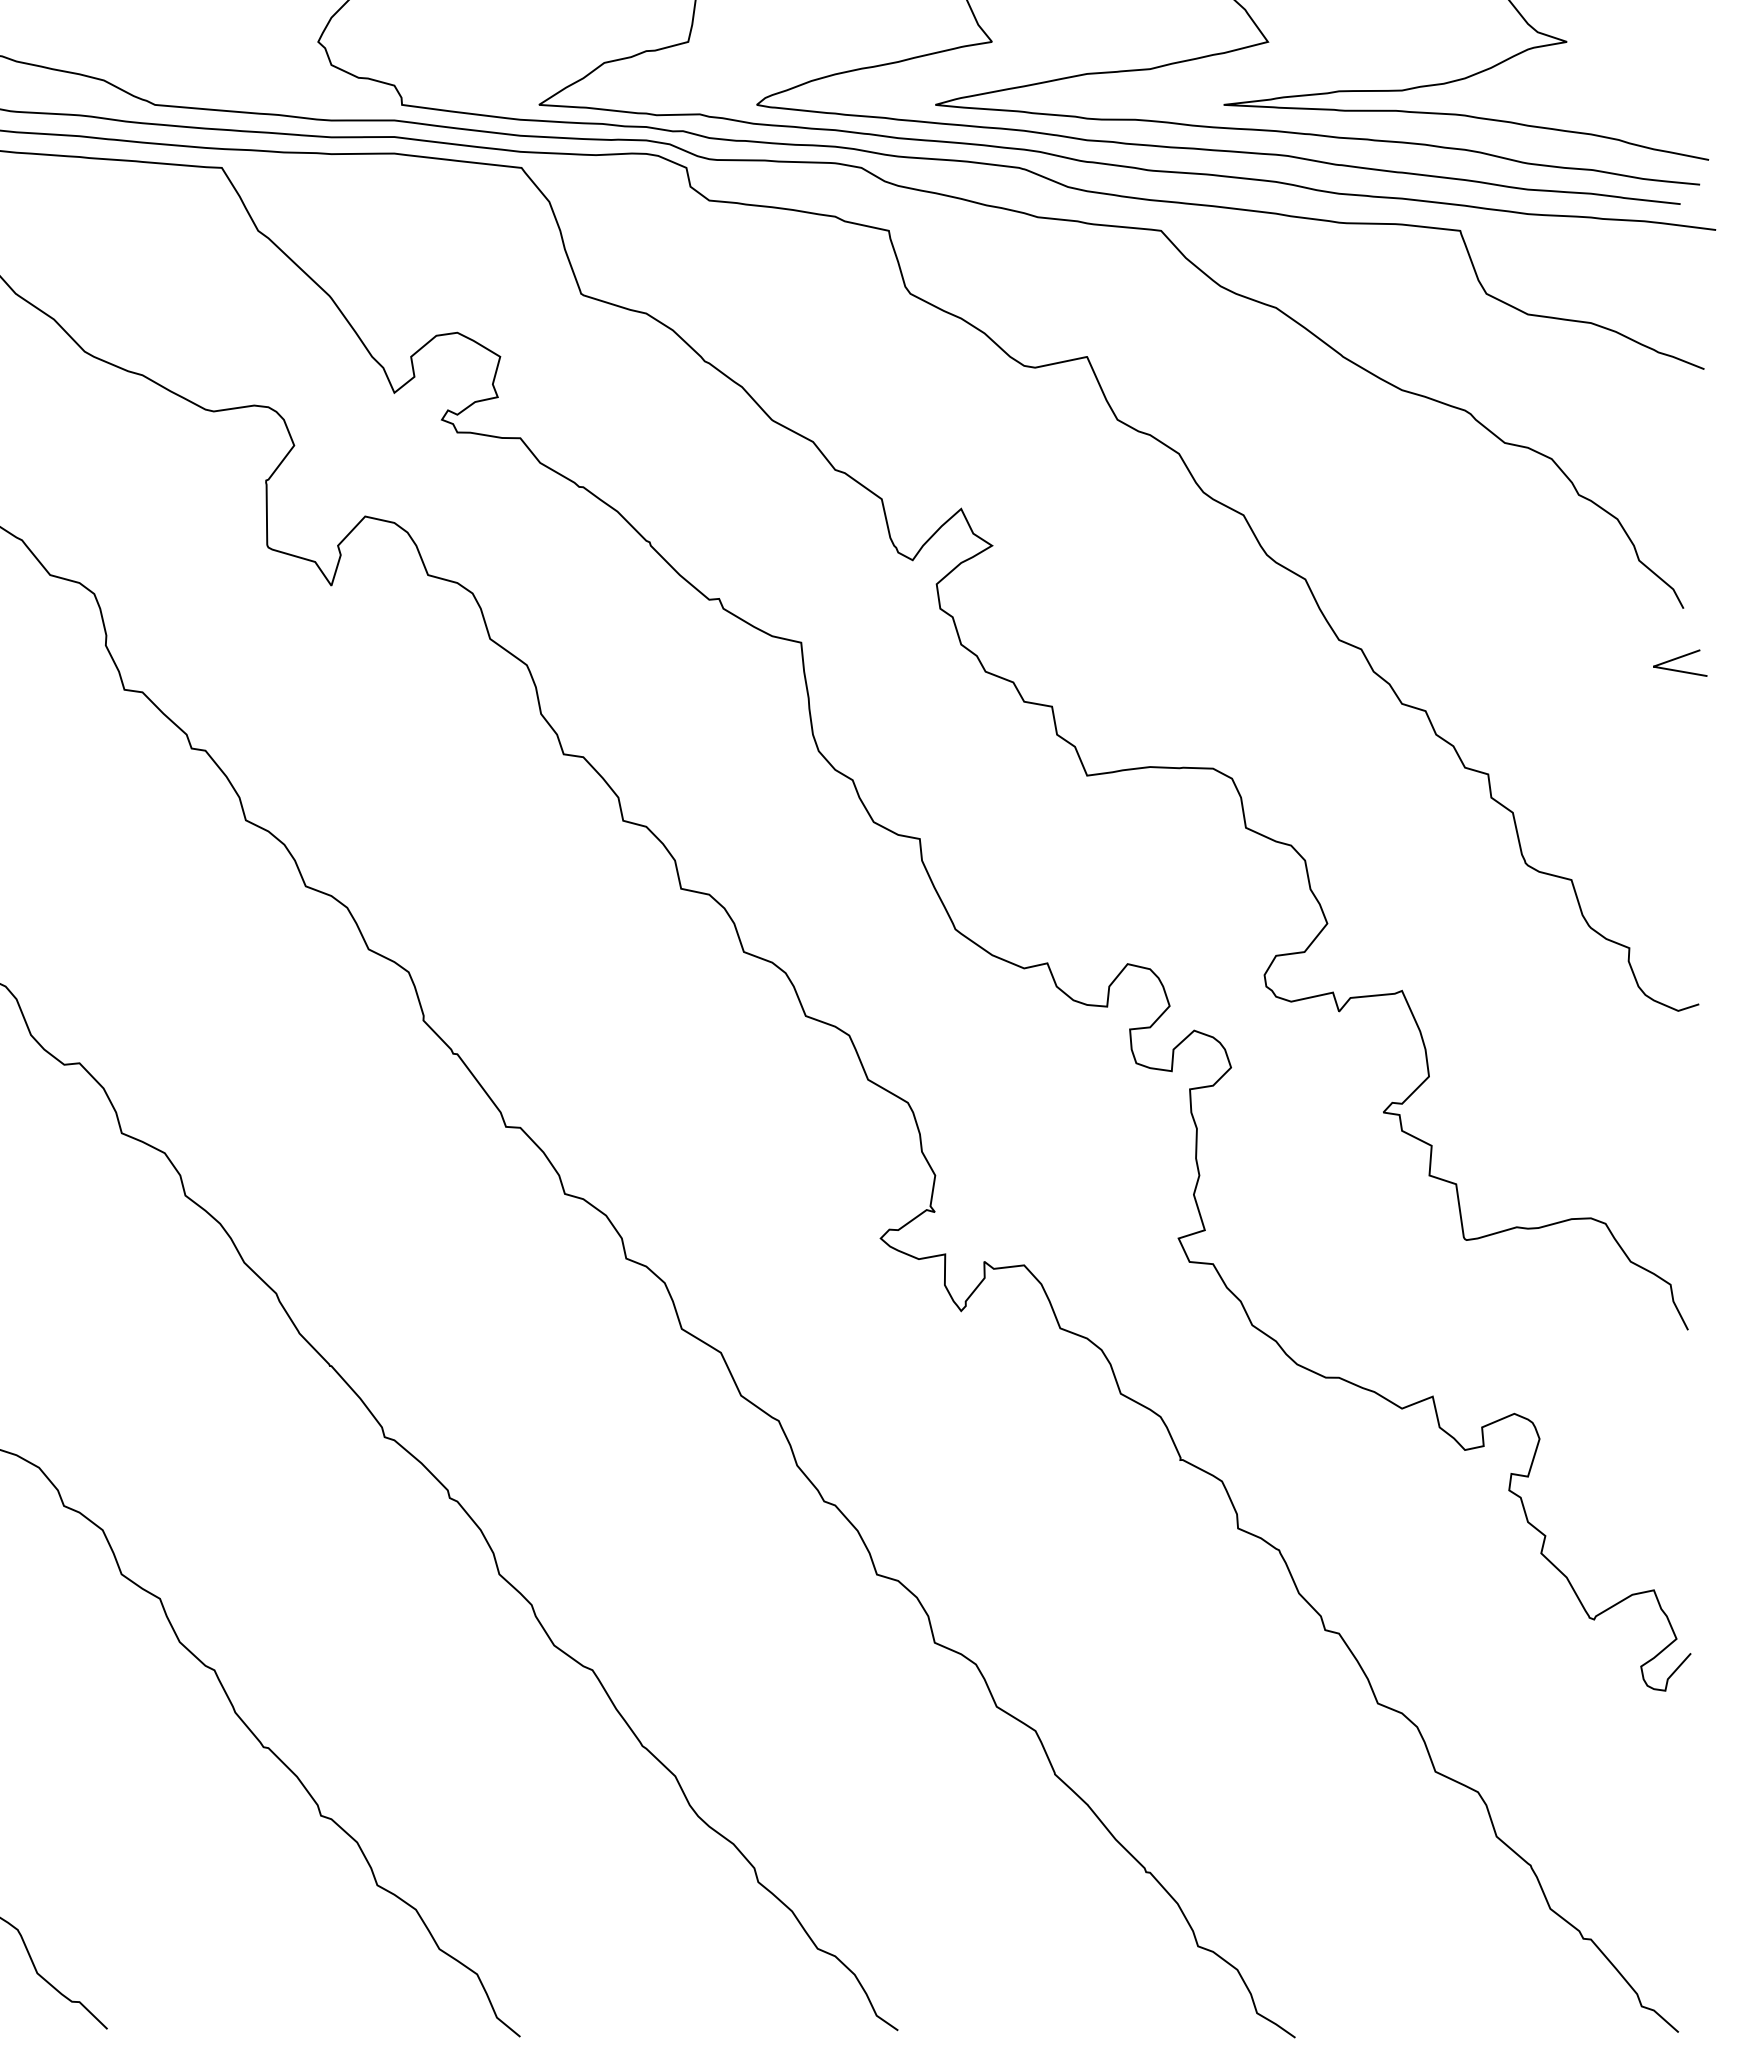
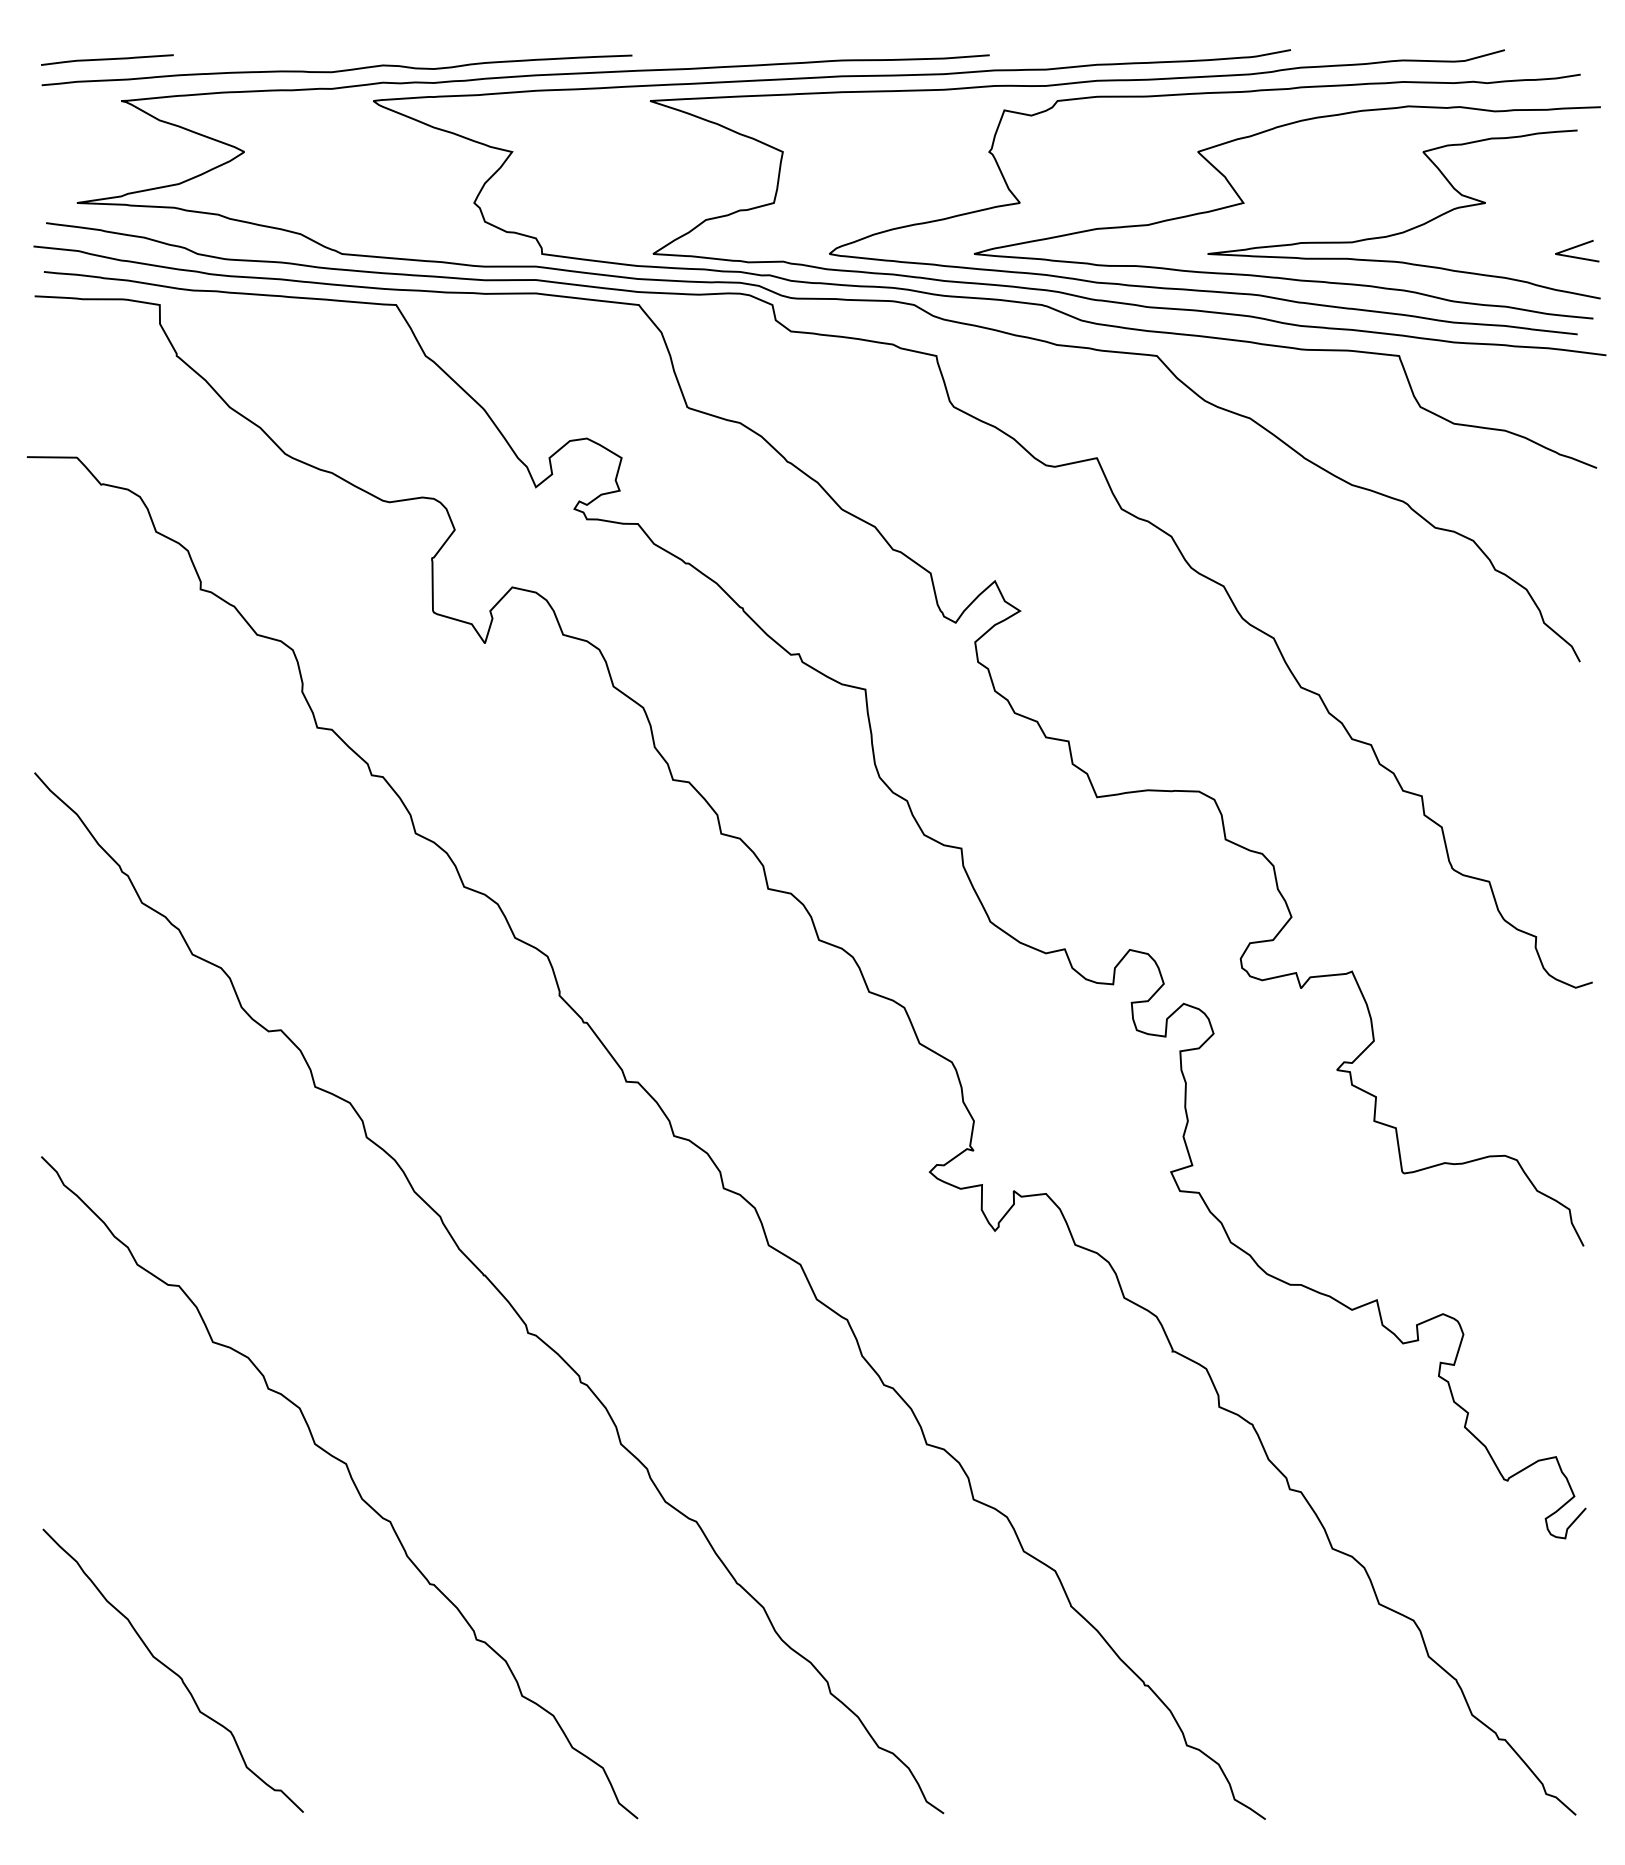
curve: (1680, 658) -> (1577, 247), moved

